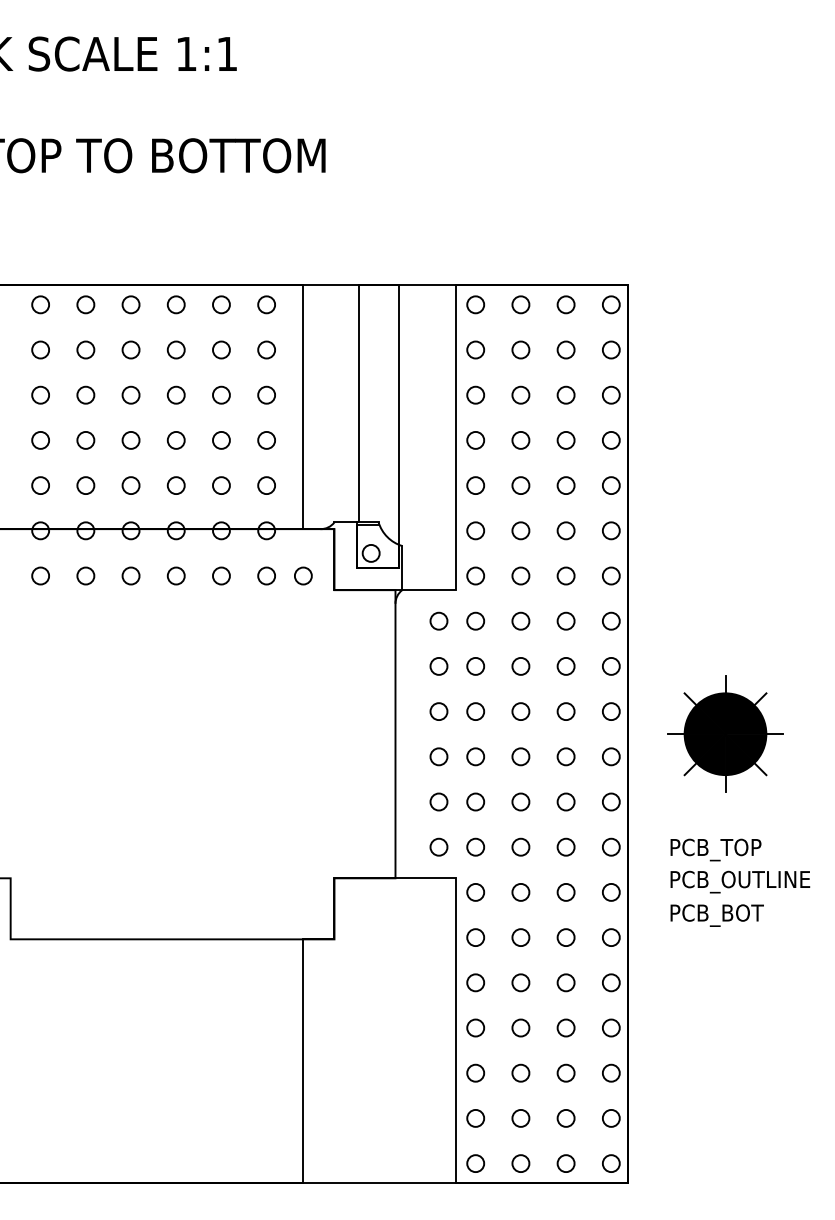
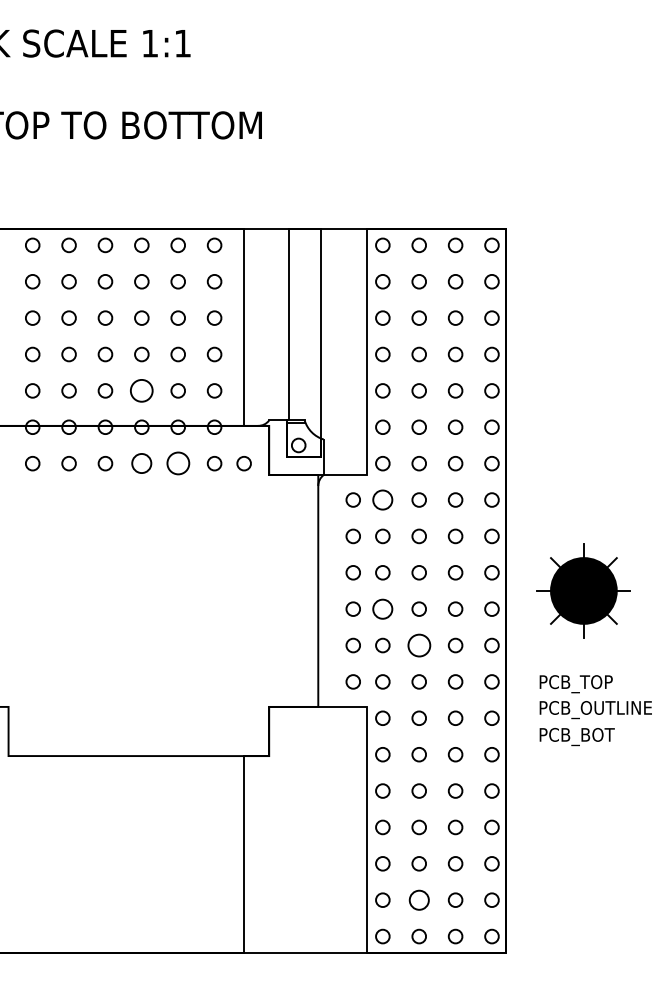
circle: (175, 485) -> (141, 390), size x1.6
circle: (175, 575) -> (141, 463), size x1.4
circle: (220, 575) -> (177, 463), size x1.6
circle: (475, 620) -> (382, 499), size x1.4
circle: (475, 755) -> (382, 608), size x1.4
circle: (520, 801) -> (418, 645), size x1.6
circle: (520, 1117) -> (418, 899), size x1.4

